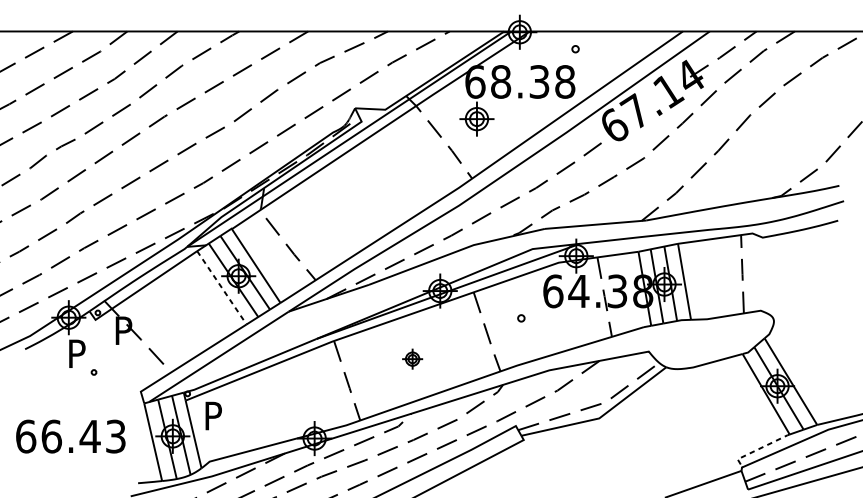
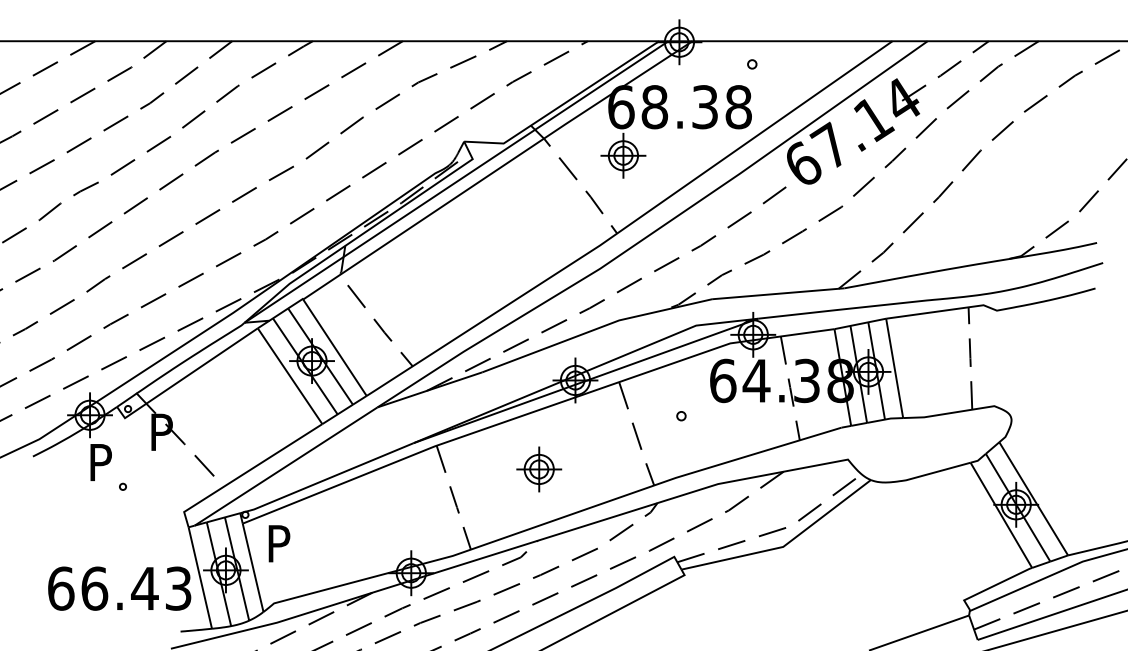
line: (222, 288) -> (290, 376), dashed -> solid
part: (412, 359) -> (539, 469), size x1.67
text: (70, 436) -> (119, 588), moved
line: (759, 448) -> (992, 586), dashed -> solid

